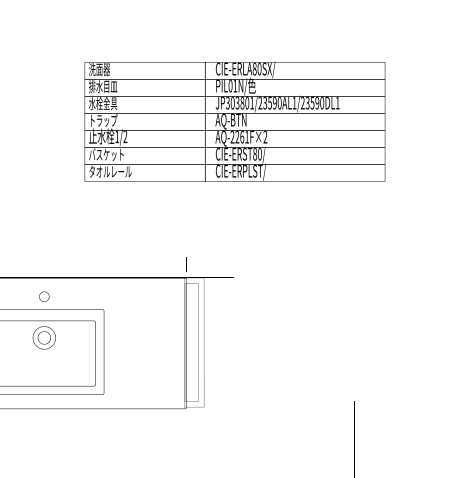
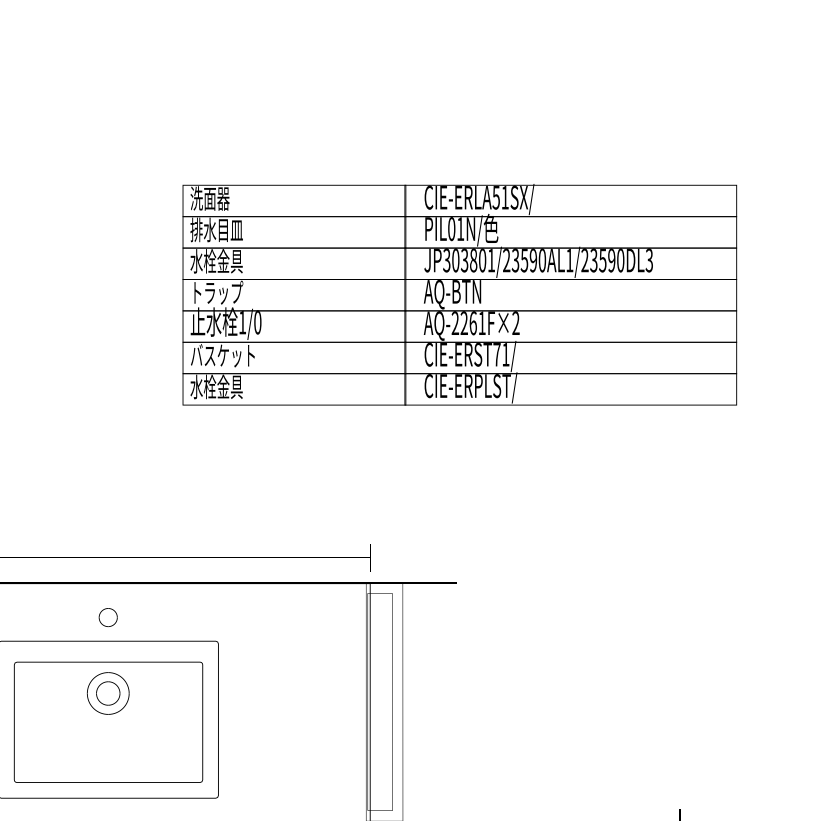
text: (256, 68) -> (499, 196), CIE-ERLA80SX/ -> CIE-ERLA51SX/
text: (337, 103) -> (648, 261), JP303801/23590AL1/23590DL1 -> JP303801/23590AL1/23590DL3
text: (125, 137) -> (257, 323), 1/2 -> 1/0
text: (257, 154) -> (501, 355), CIE-ERST80/ -> CIE-ERST71/
text: (110, 171) -> (230, 386), タオルレール -> 水栓金具

